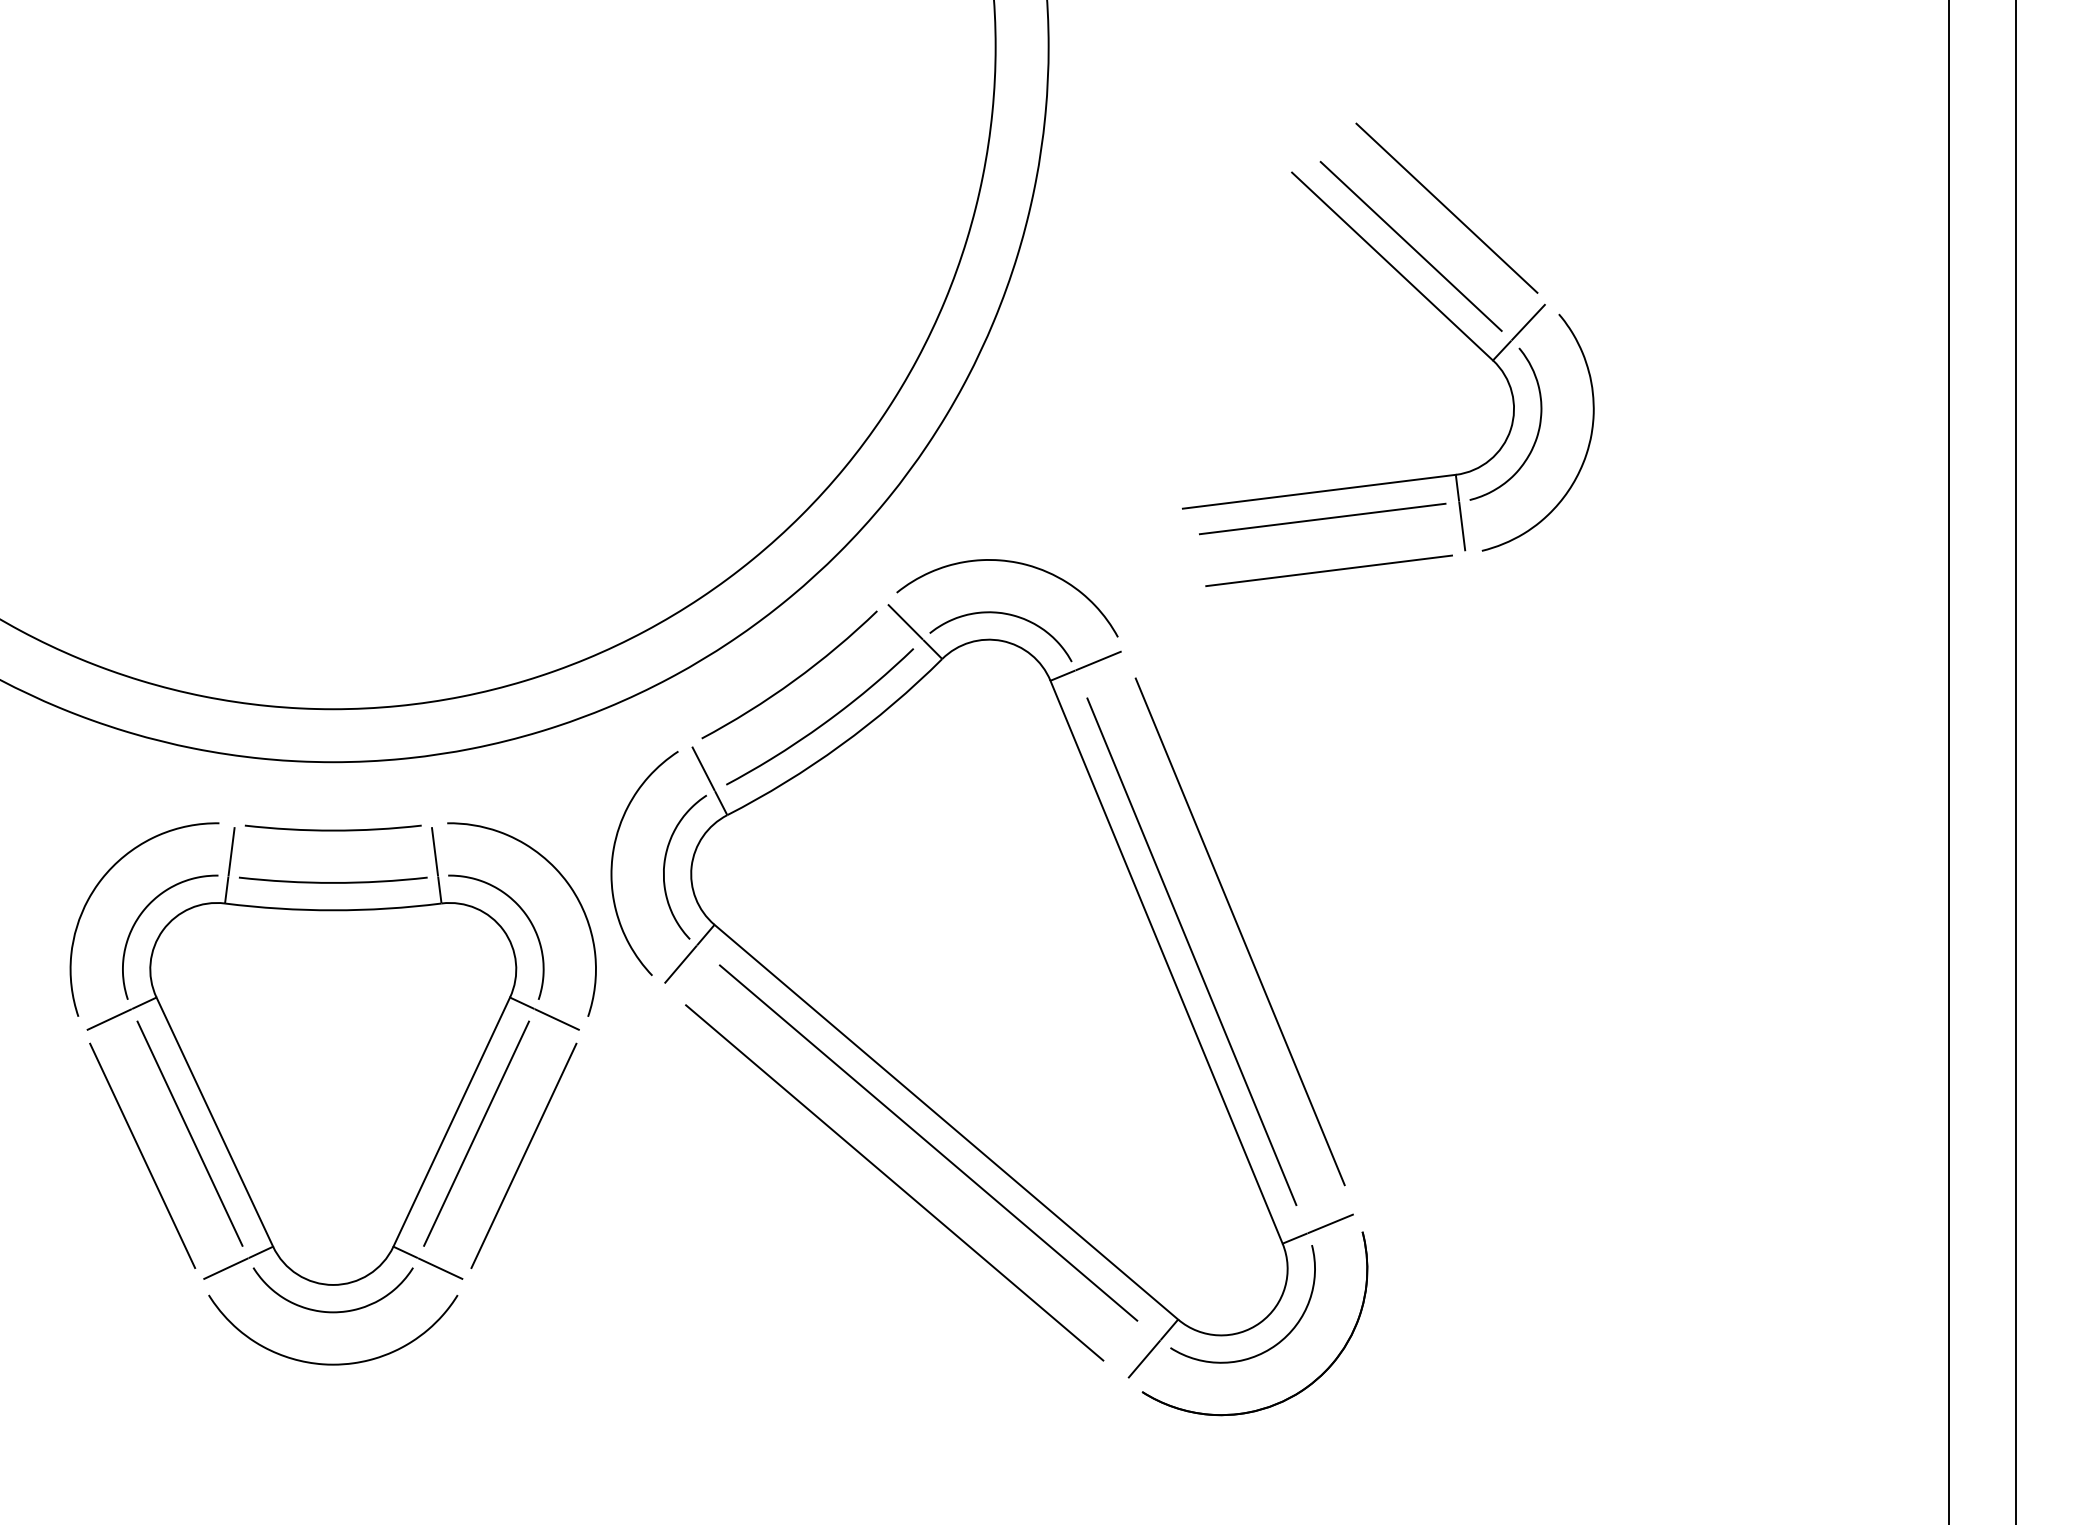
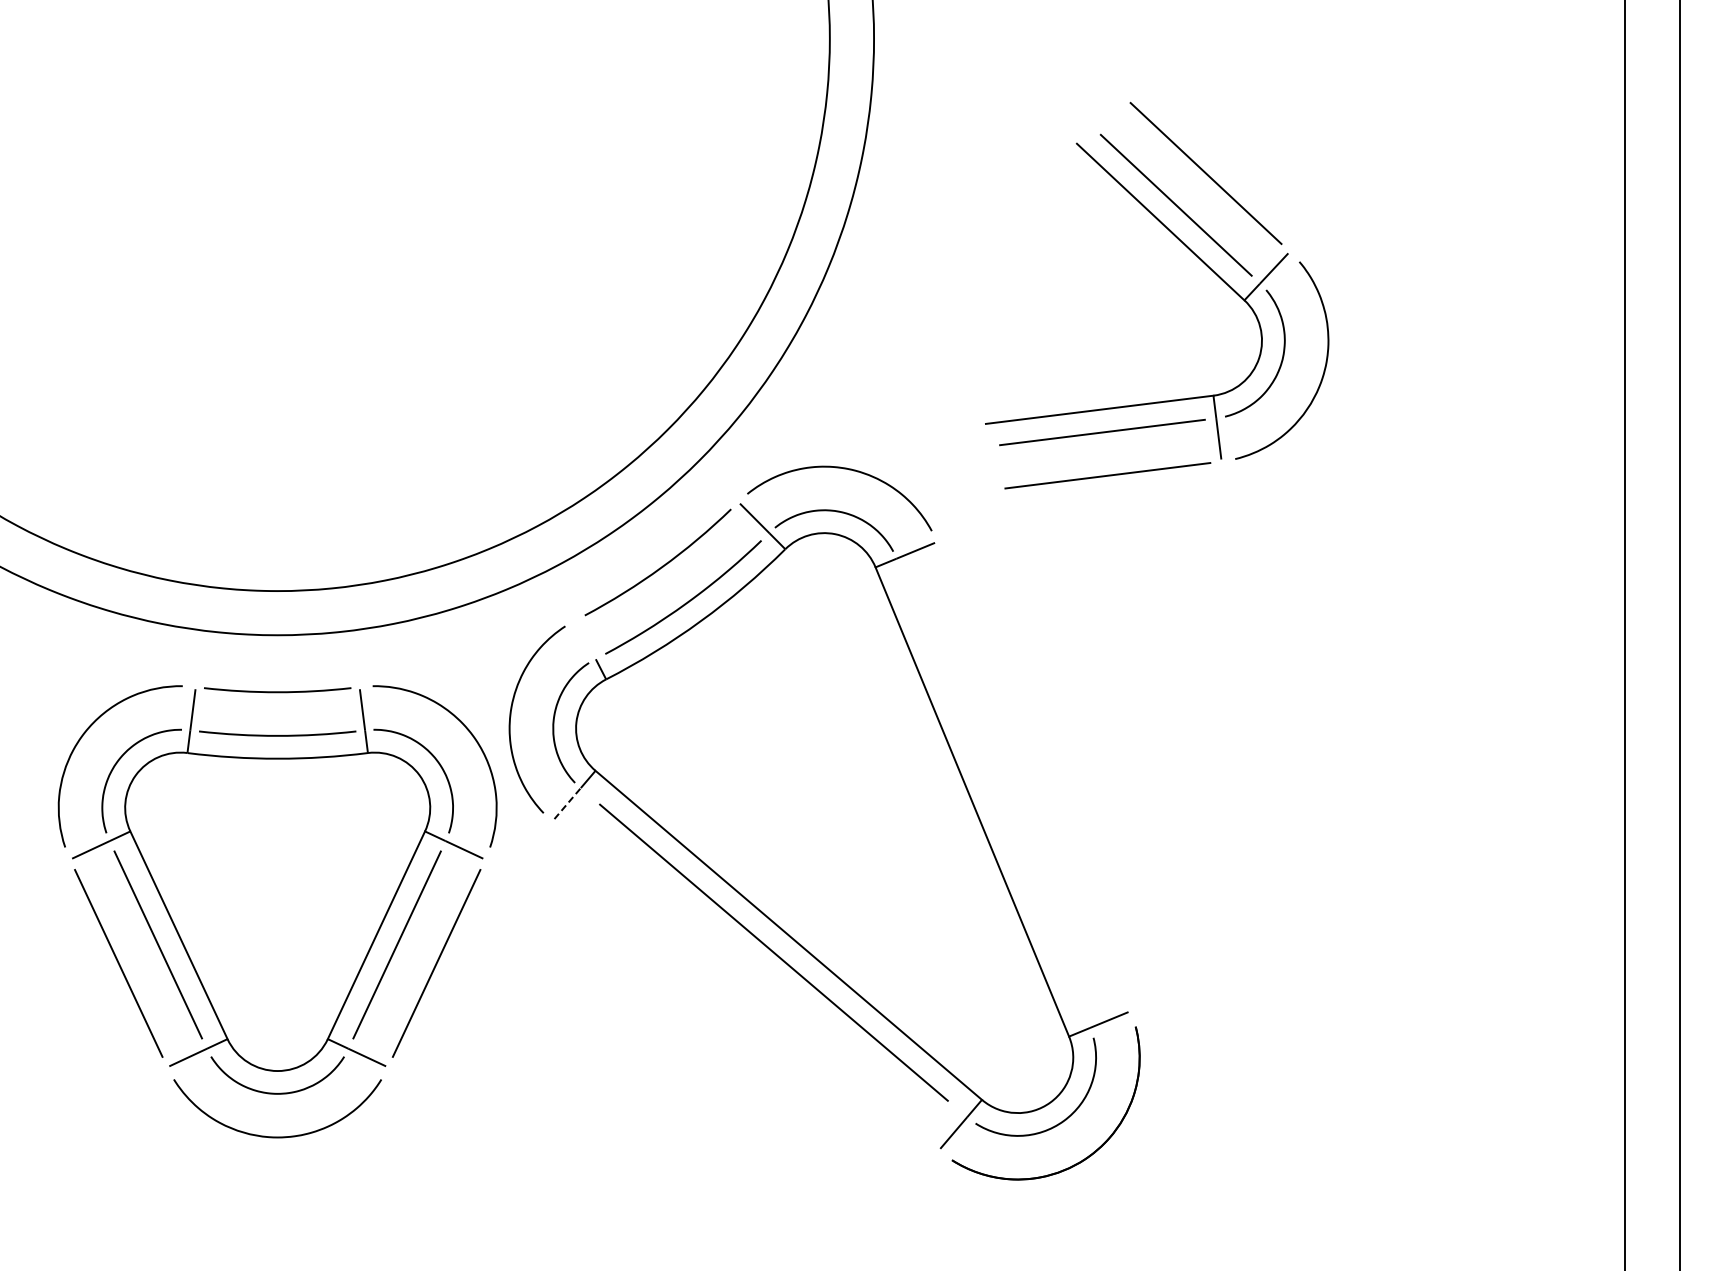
line: (703, 768) -> (586, 640), removed
line: (1239, 931) -> (1033, 776), removed
line: (1191, 952) -> (993, 793), removed
line: (680, 964) -> (567, 803), solid -> dashed
line: (894, 1182) -> (745, 985), removed

